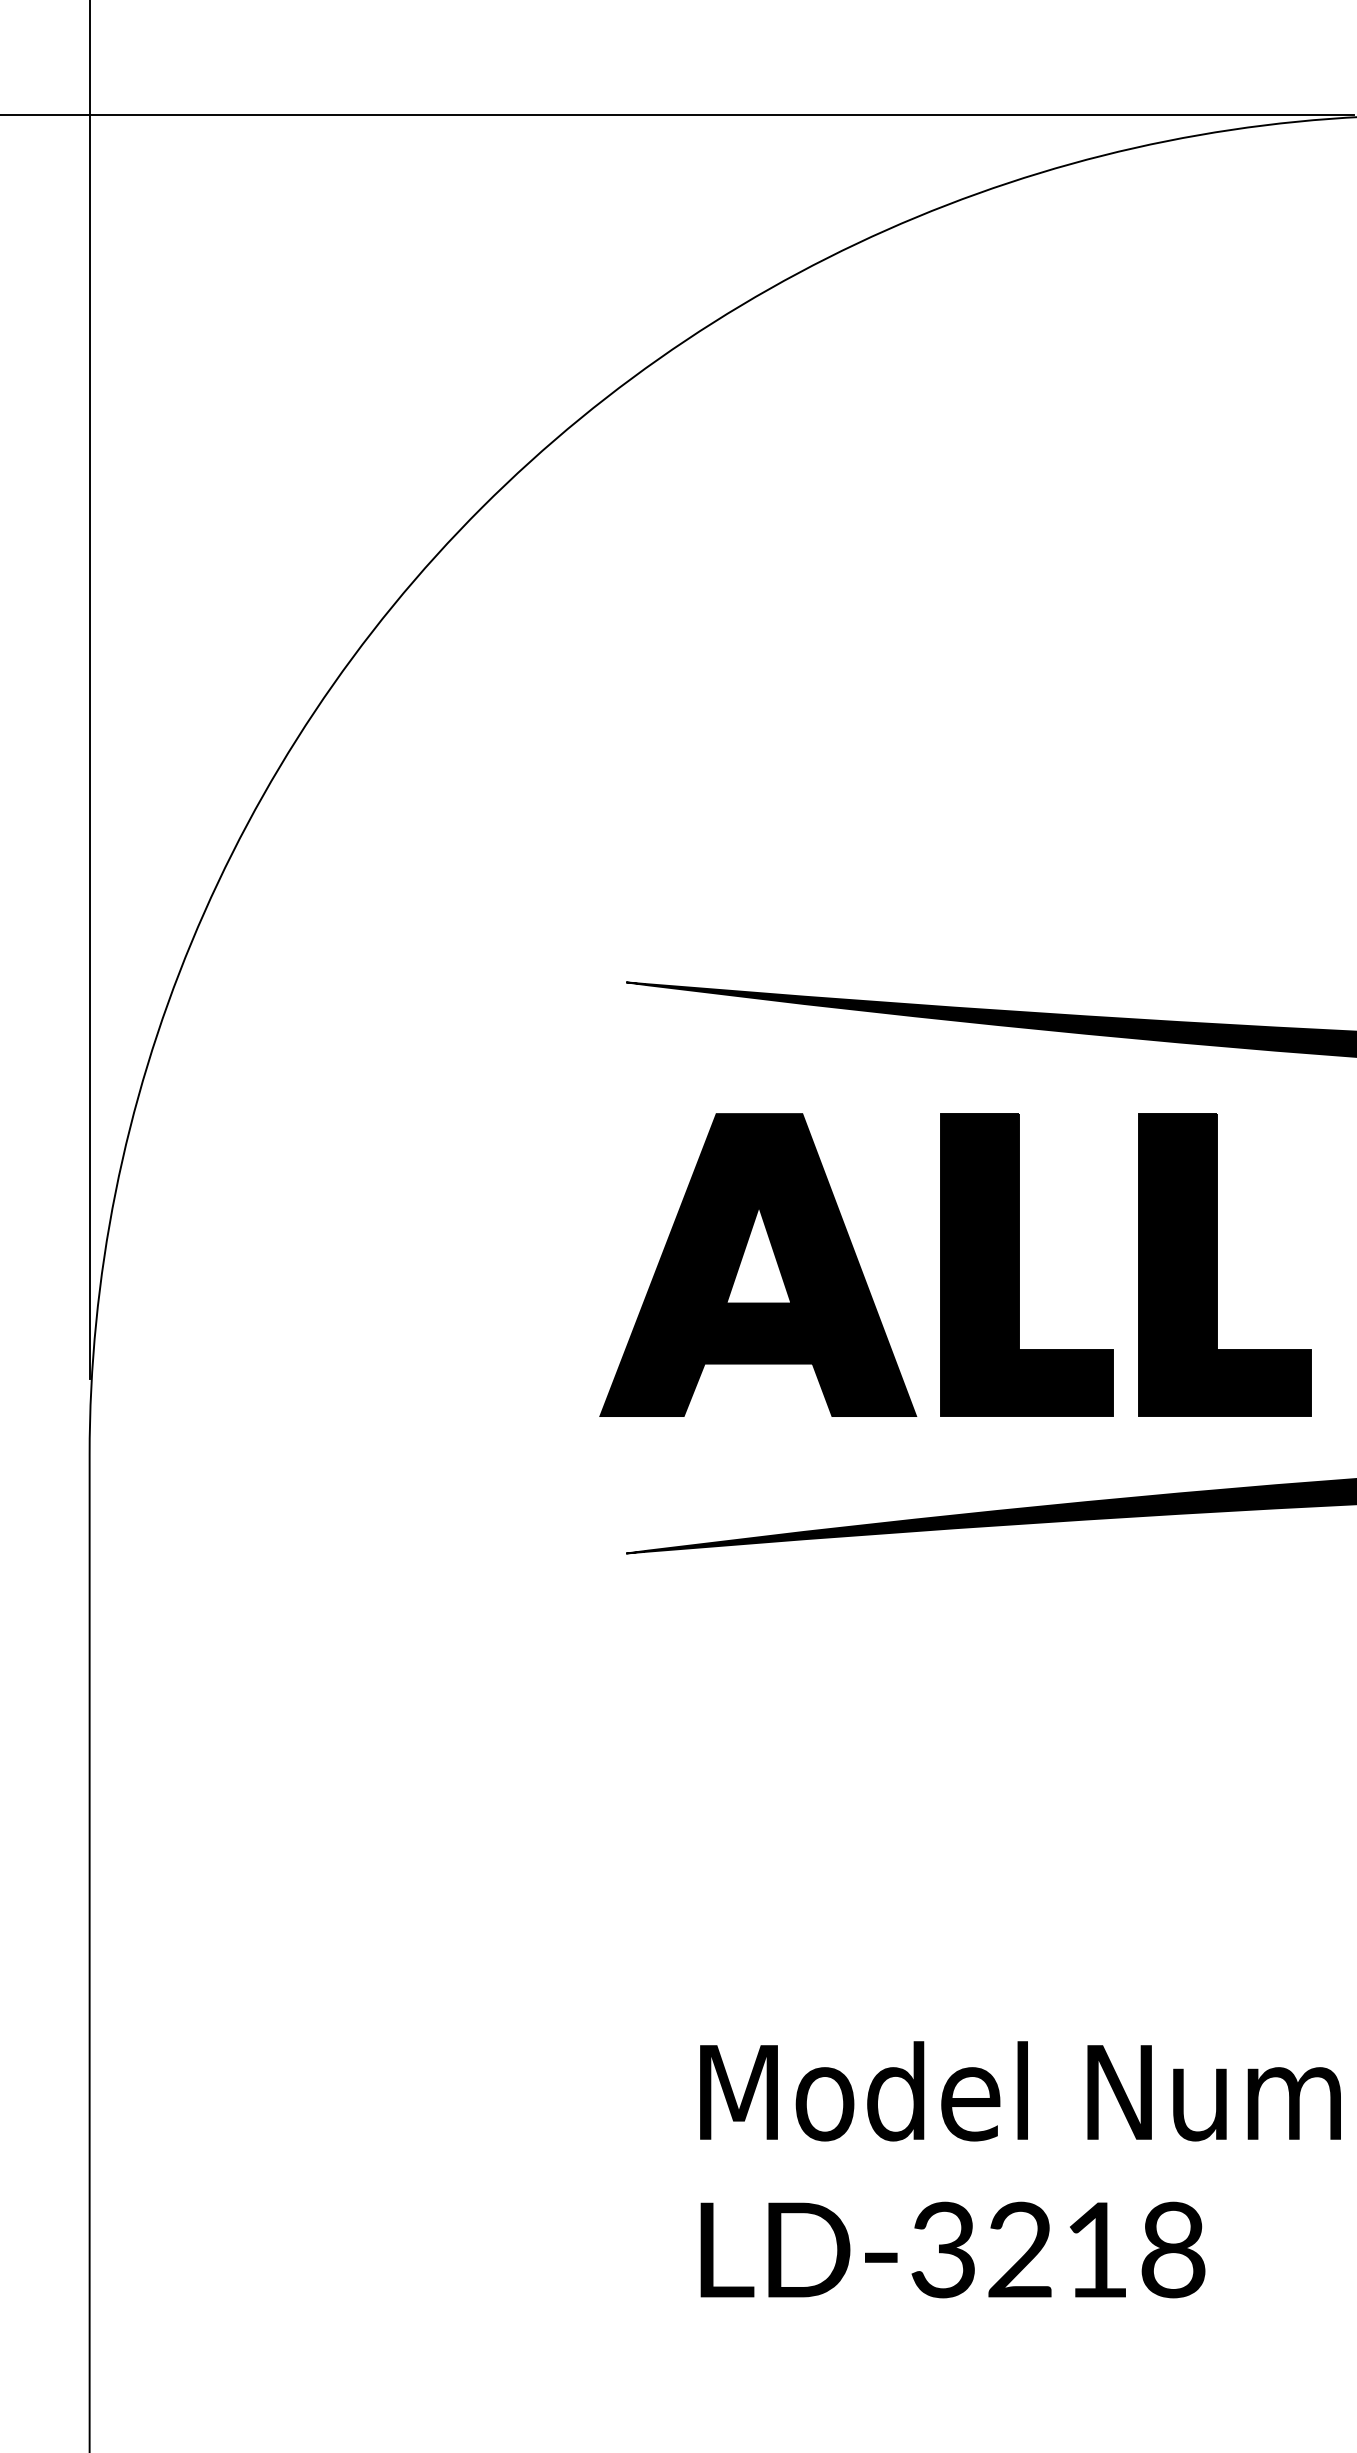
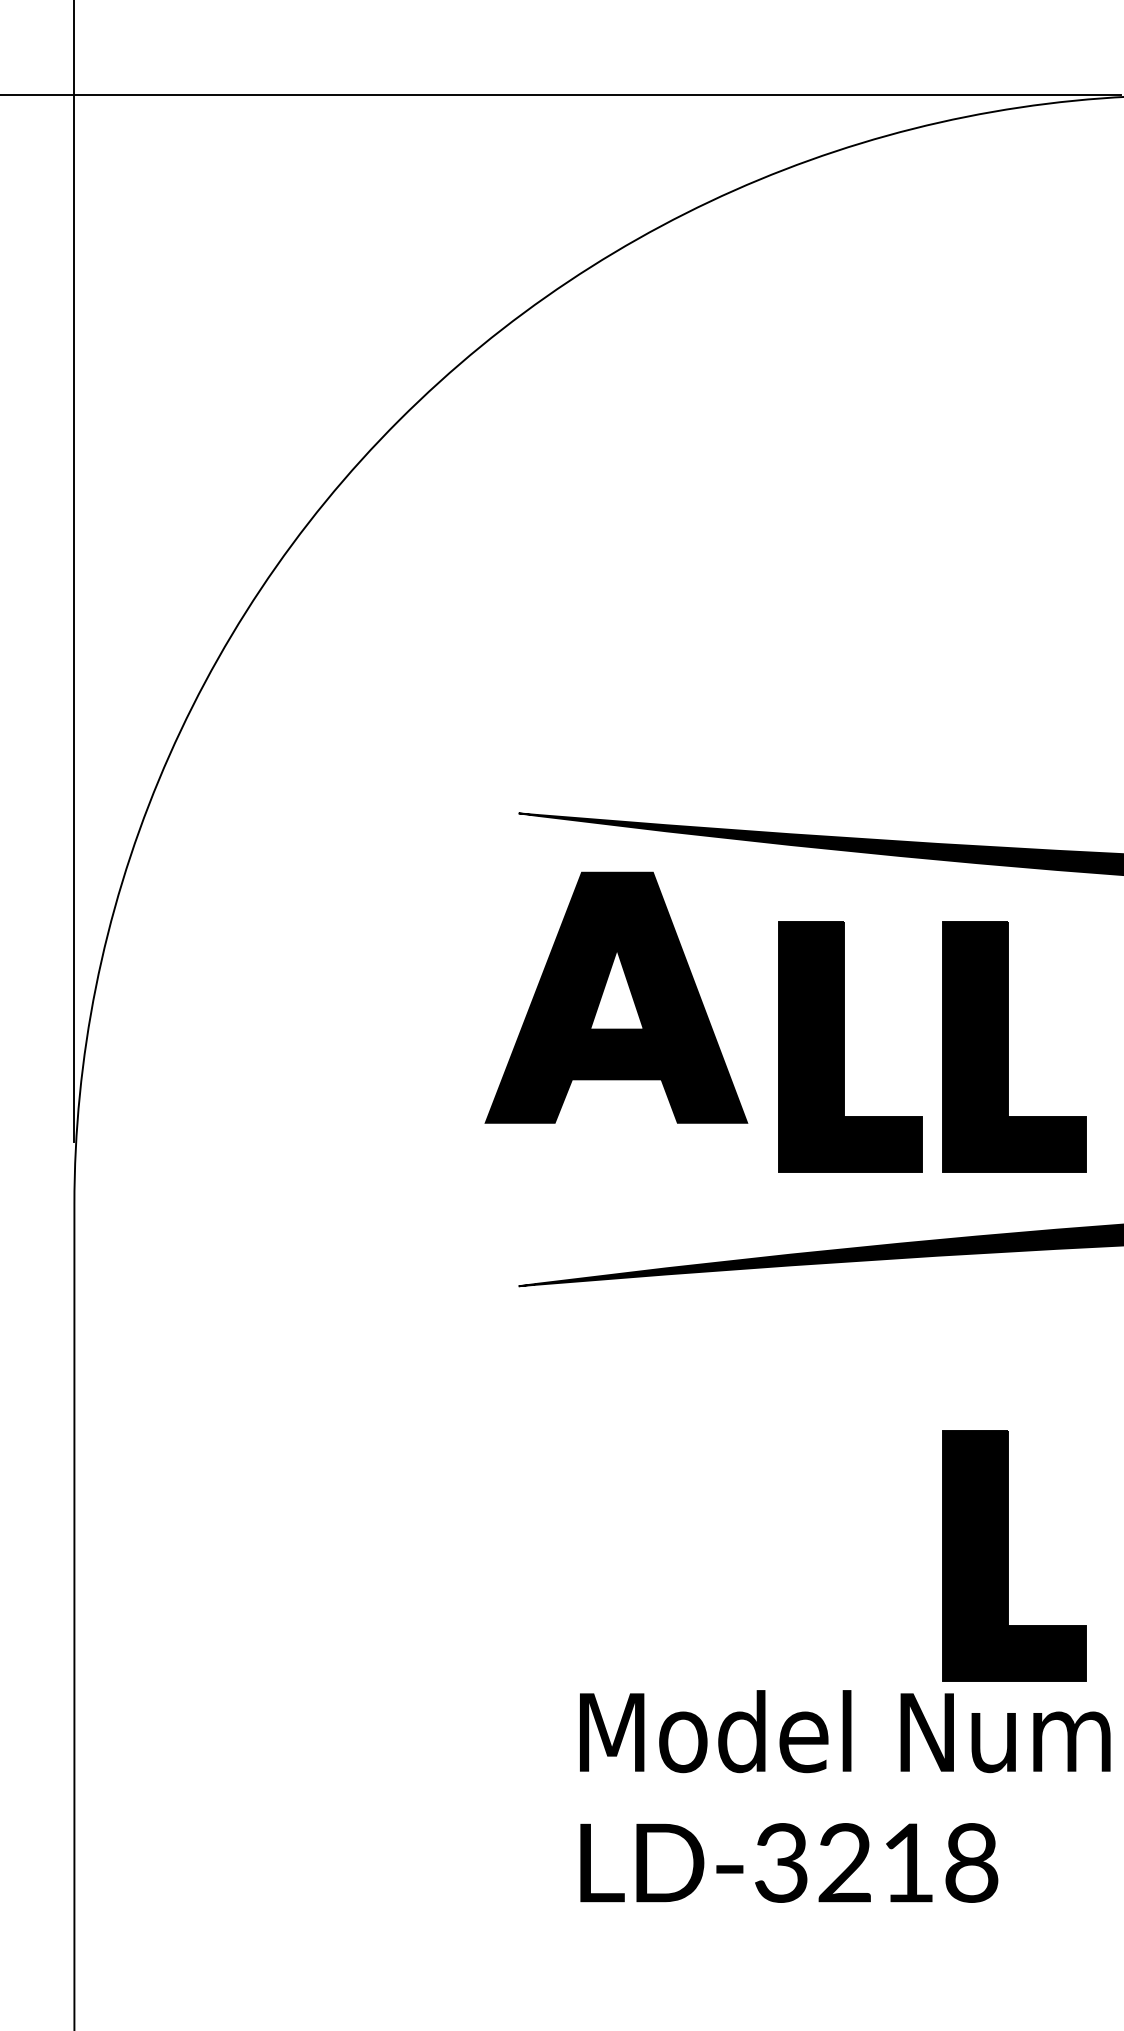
part: (758, 1264) -> (616, 997), moved
part: (1217, 1878) -> (1008, 1555), added

